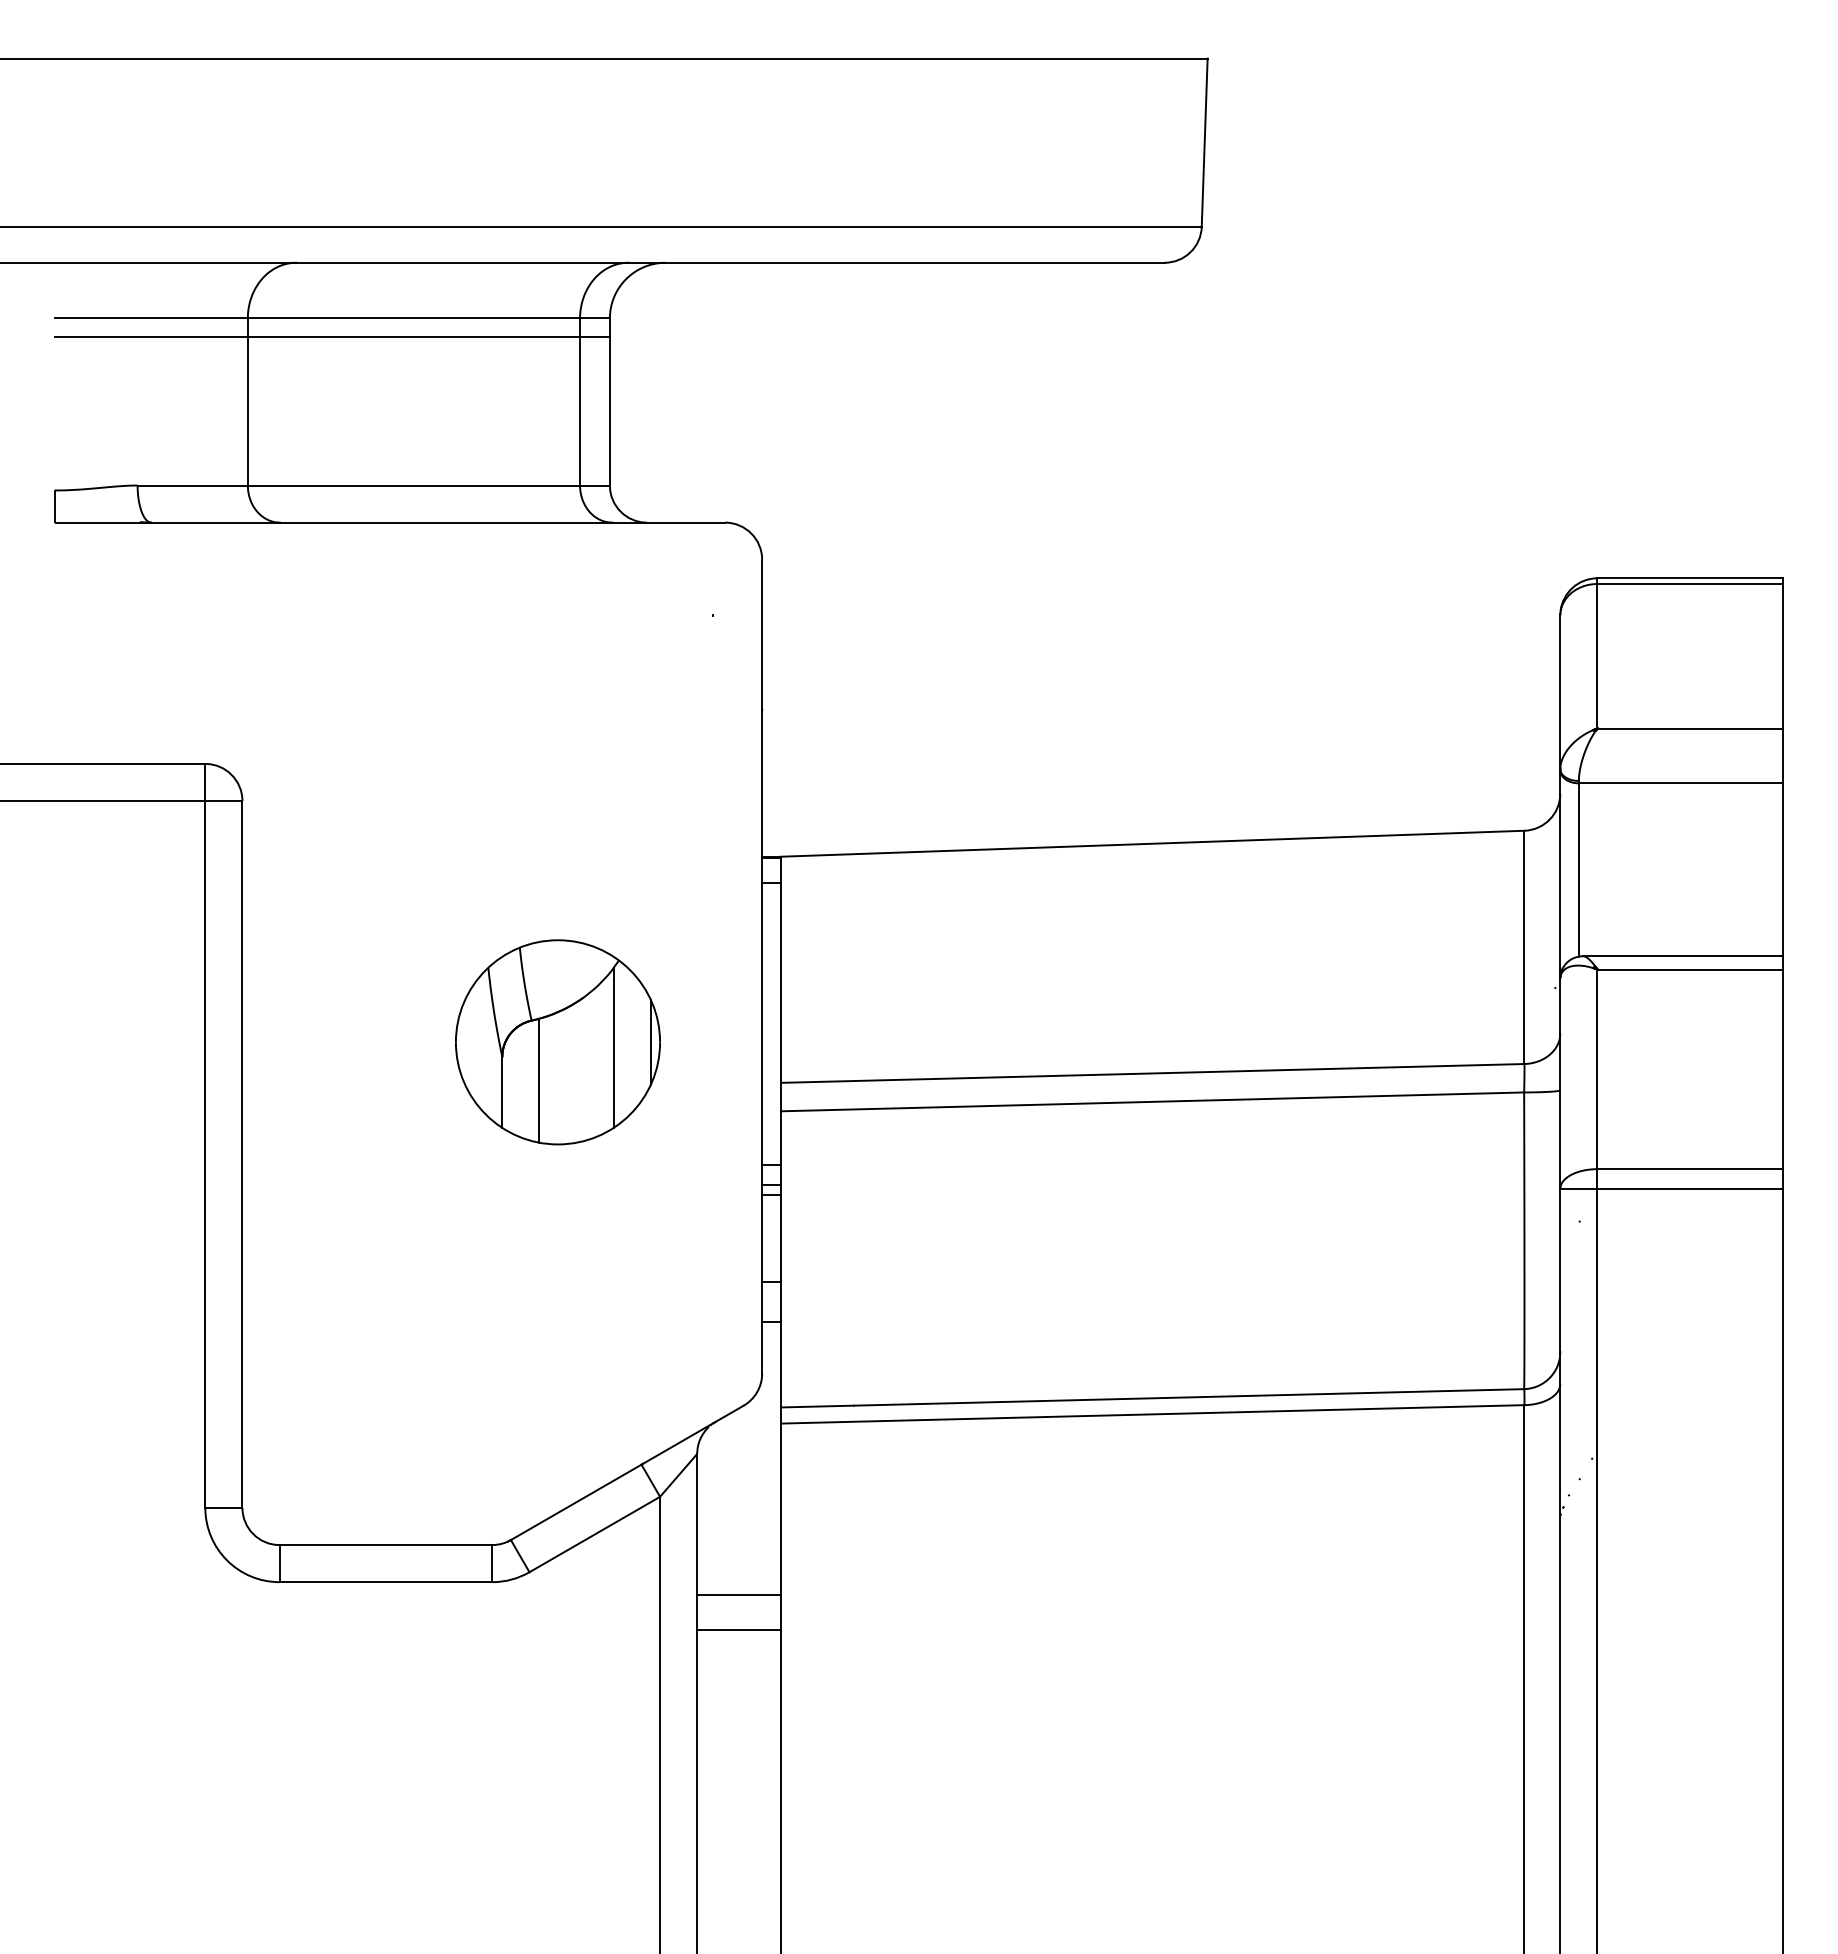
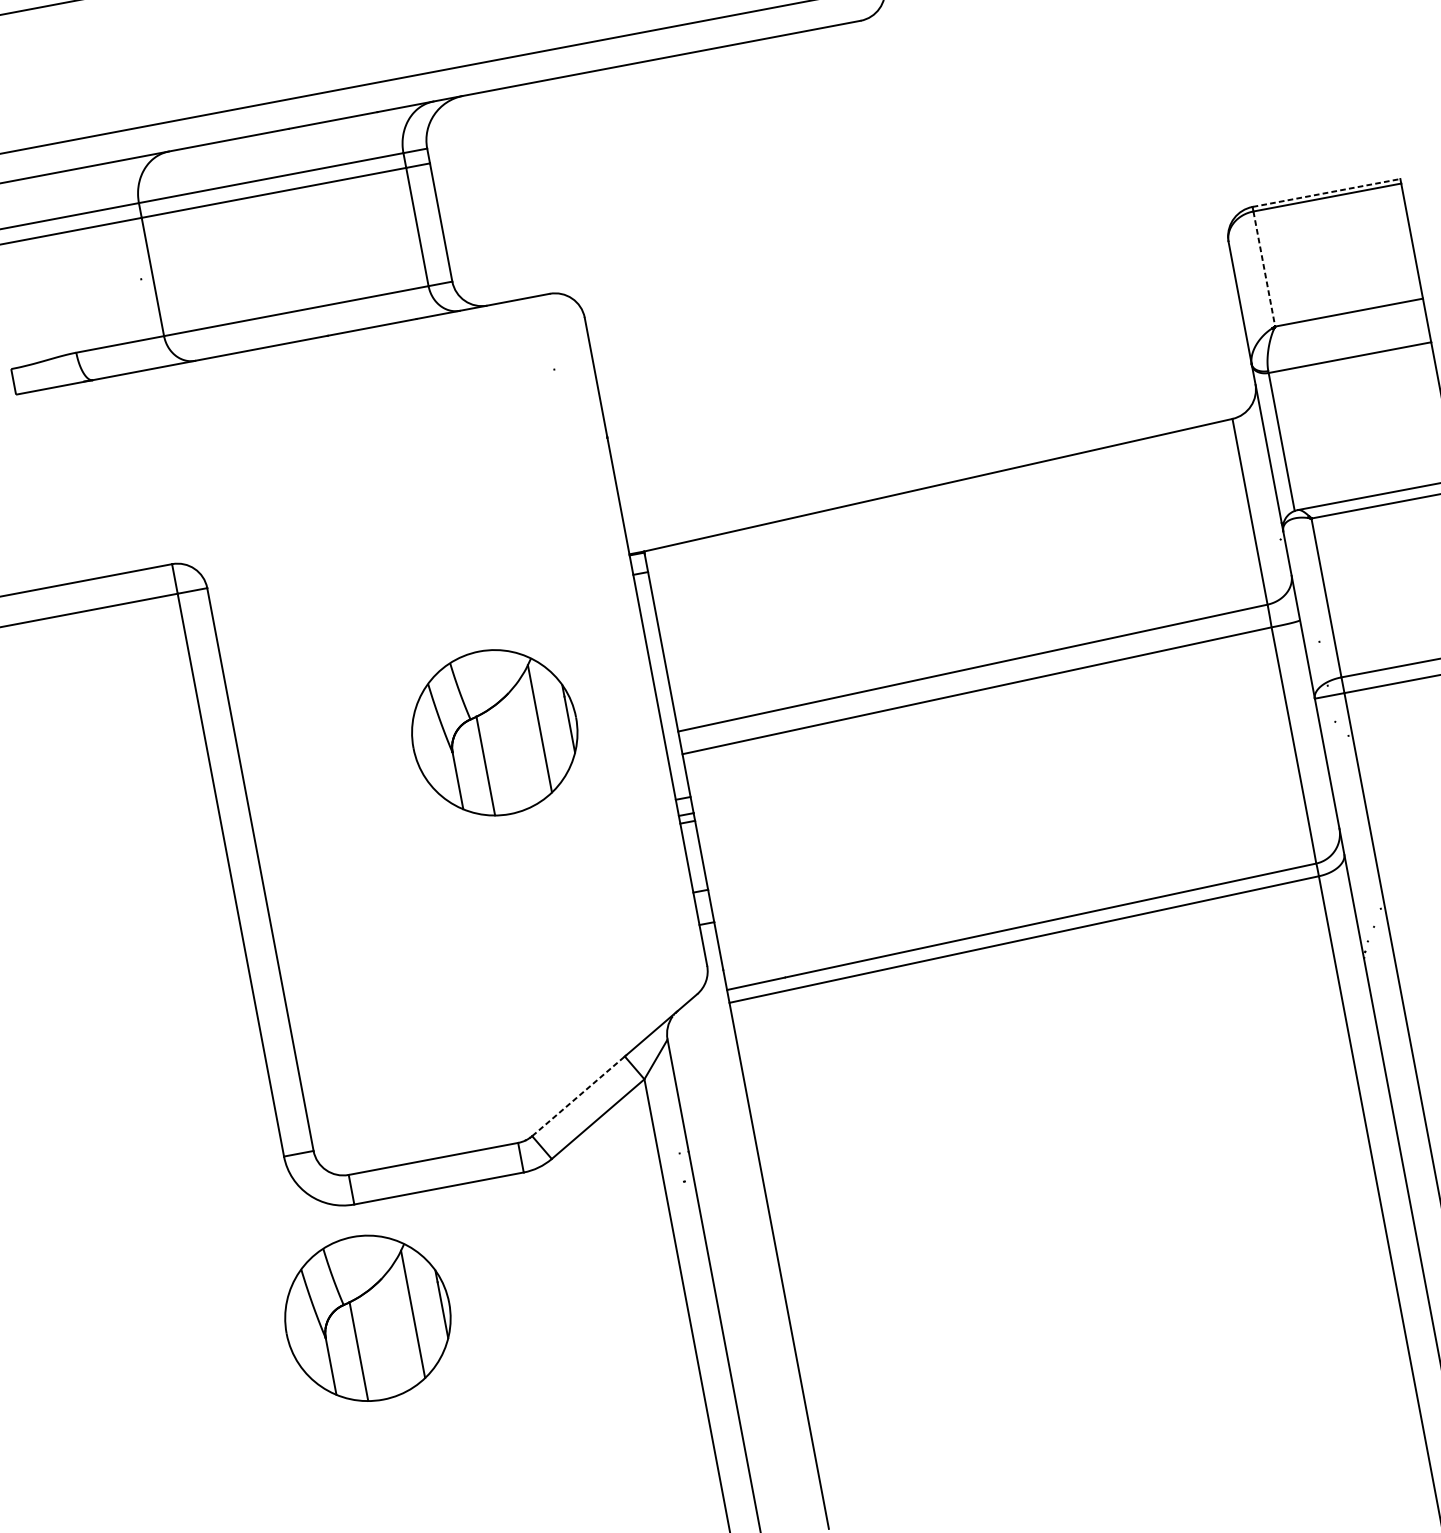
line: (1690, 578) -> (1326, 193), solid -> dashed
line: (1597, 656) -> (1264, 269), solid -> dashed
line: (576, 1502) -> (578, 1096), solid -> dashed
line: (738, 1594) -> (721, 1145), removed
line: (738, 1630) -> (727, 1173), removed
part: (269, 1723) -> (367, 1318), added

